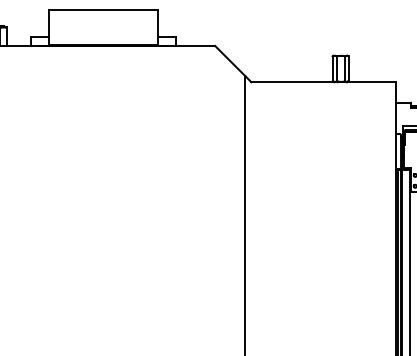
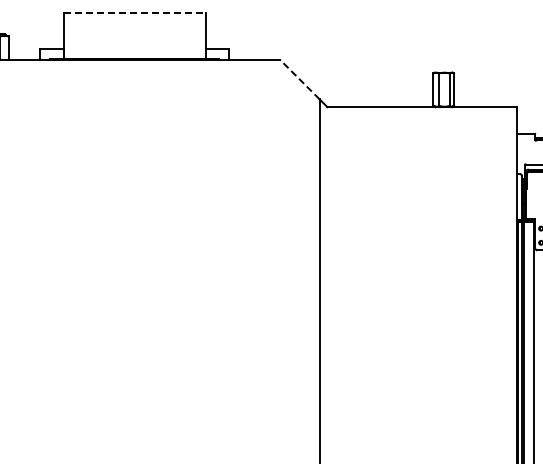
line: (103, 9) -> (134, 12), solid -> dashed
line: (229, 61) -> (299, 79), solid -> dashed

